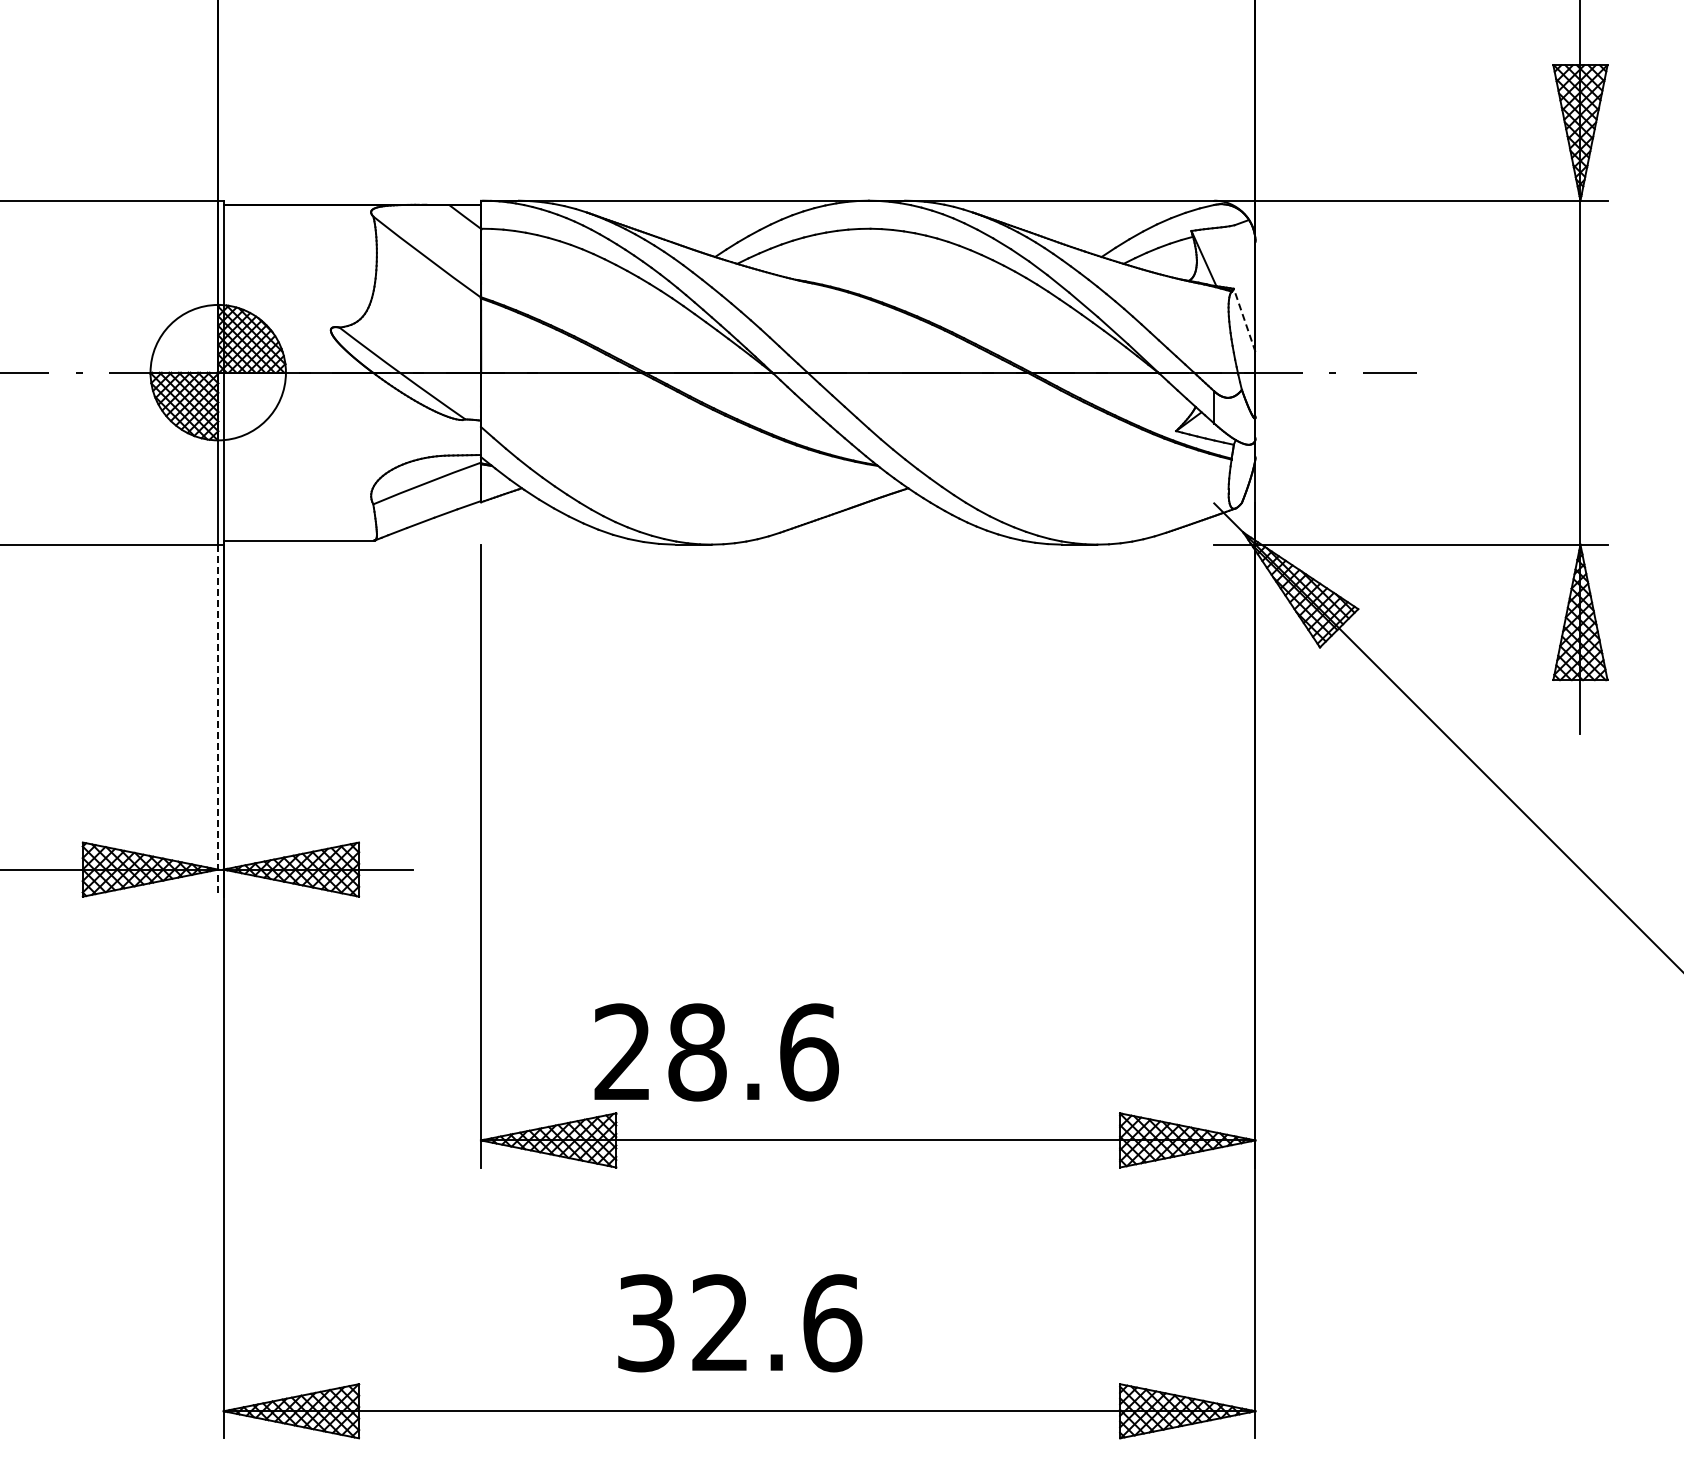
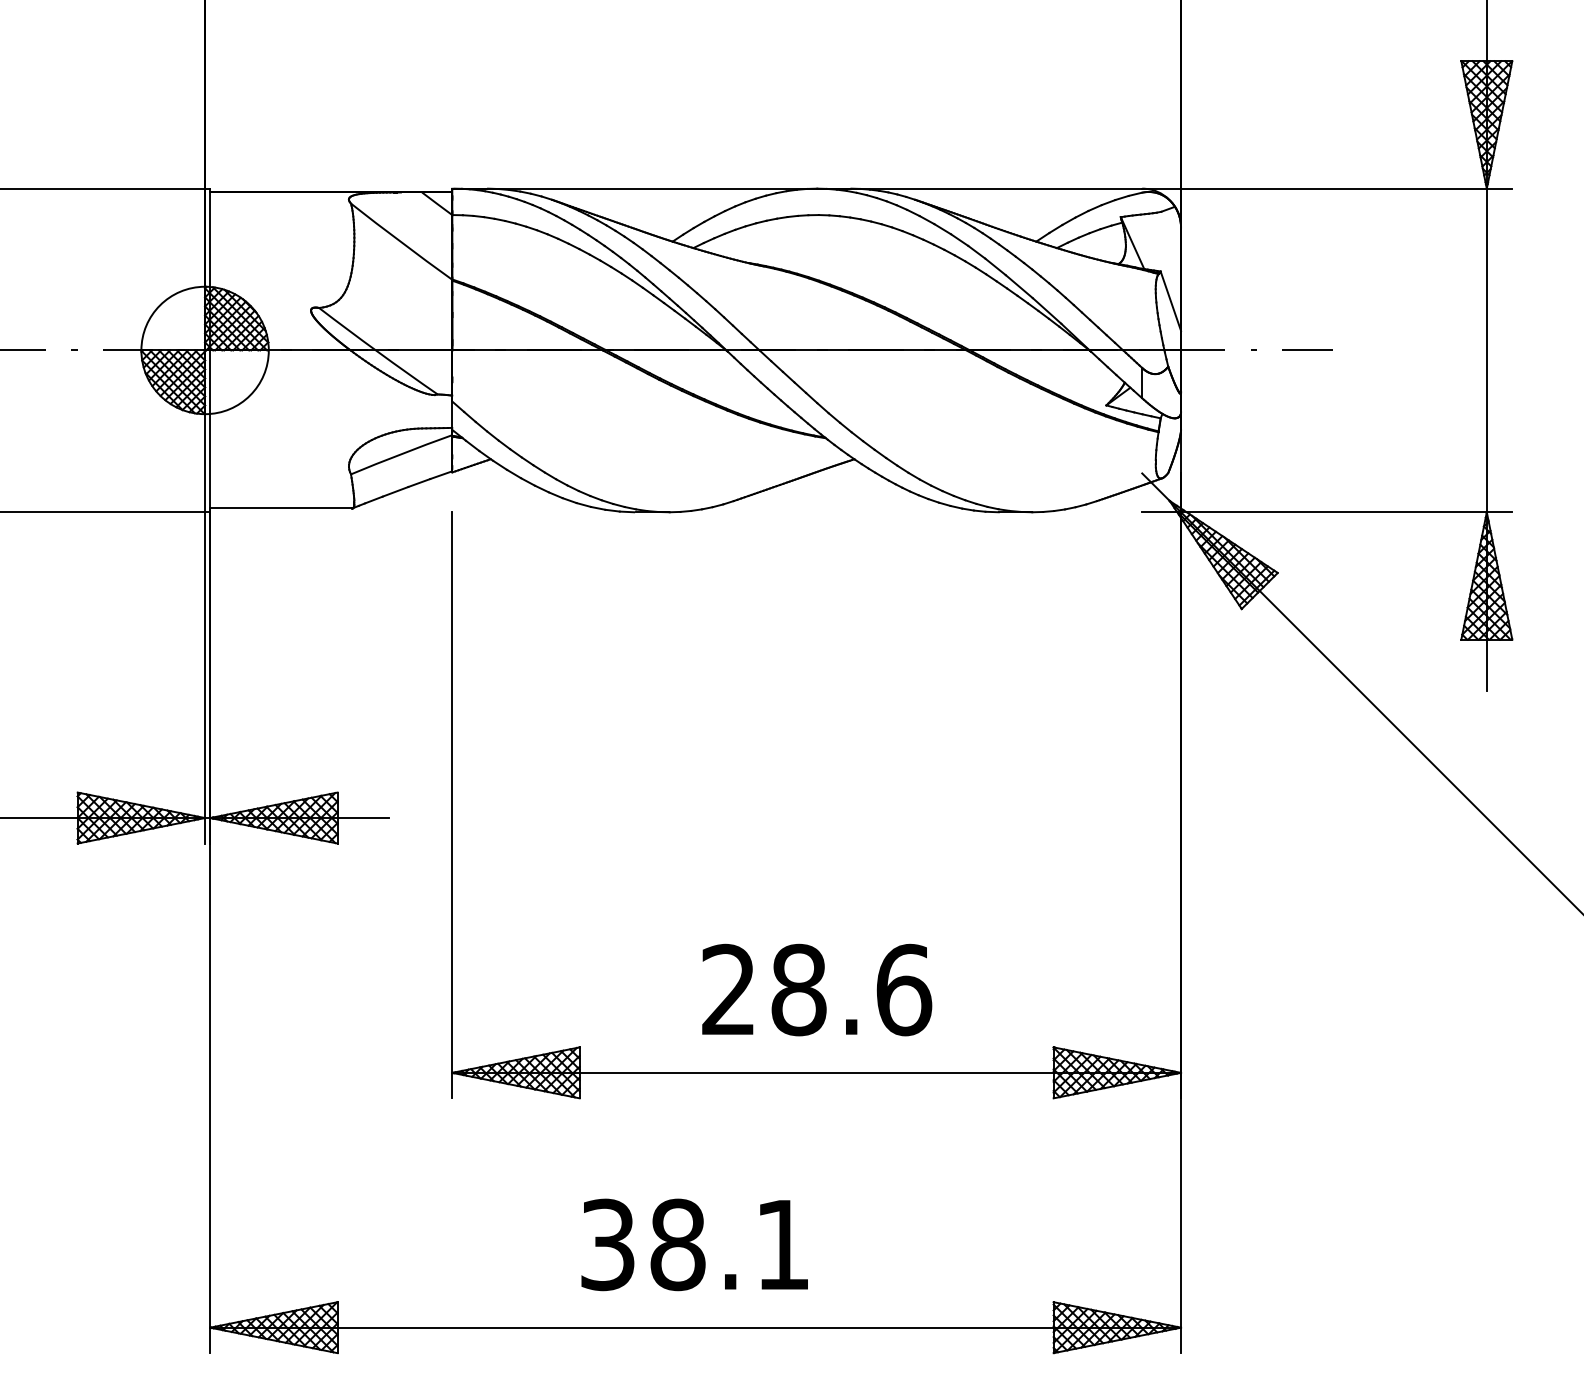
line: (1244, 319) -> (1170, 300), dashed -> solid
line: (218, 721) -> (205, 678), dashed -> solid
text: (716, 1052) -> (816, 990), moved
text: (776, 1323) -> (730, 1245), 32.6 -> 38.1

